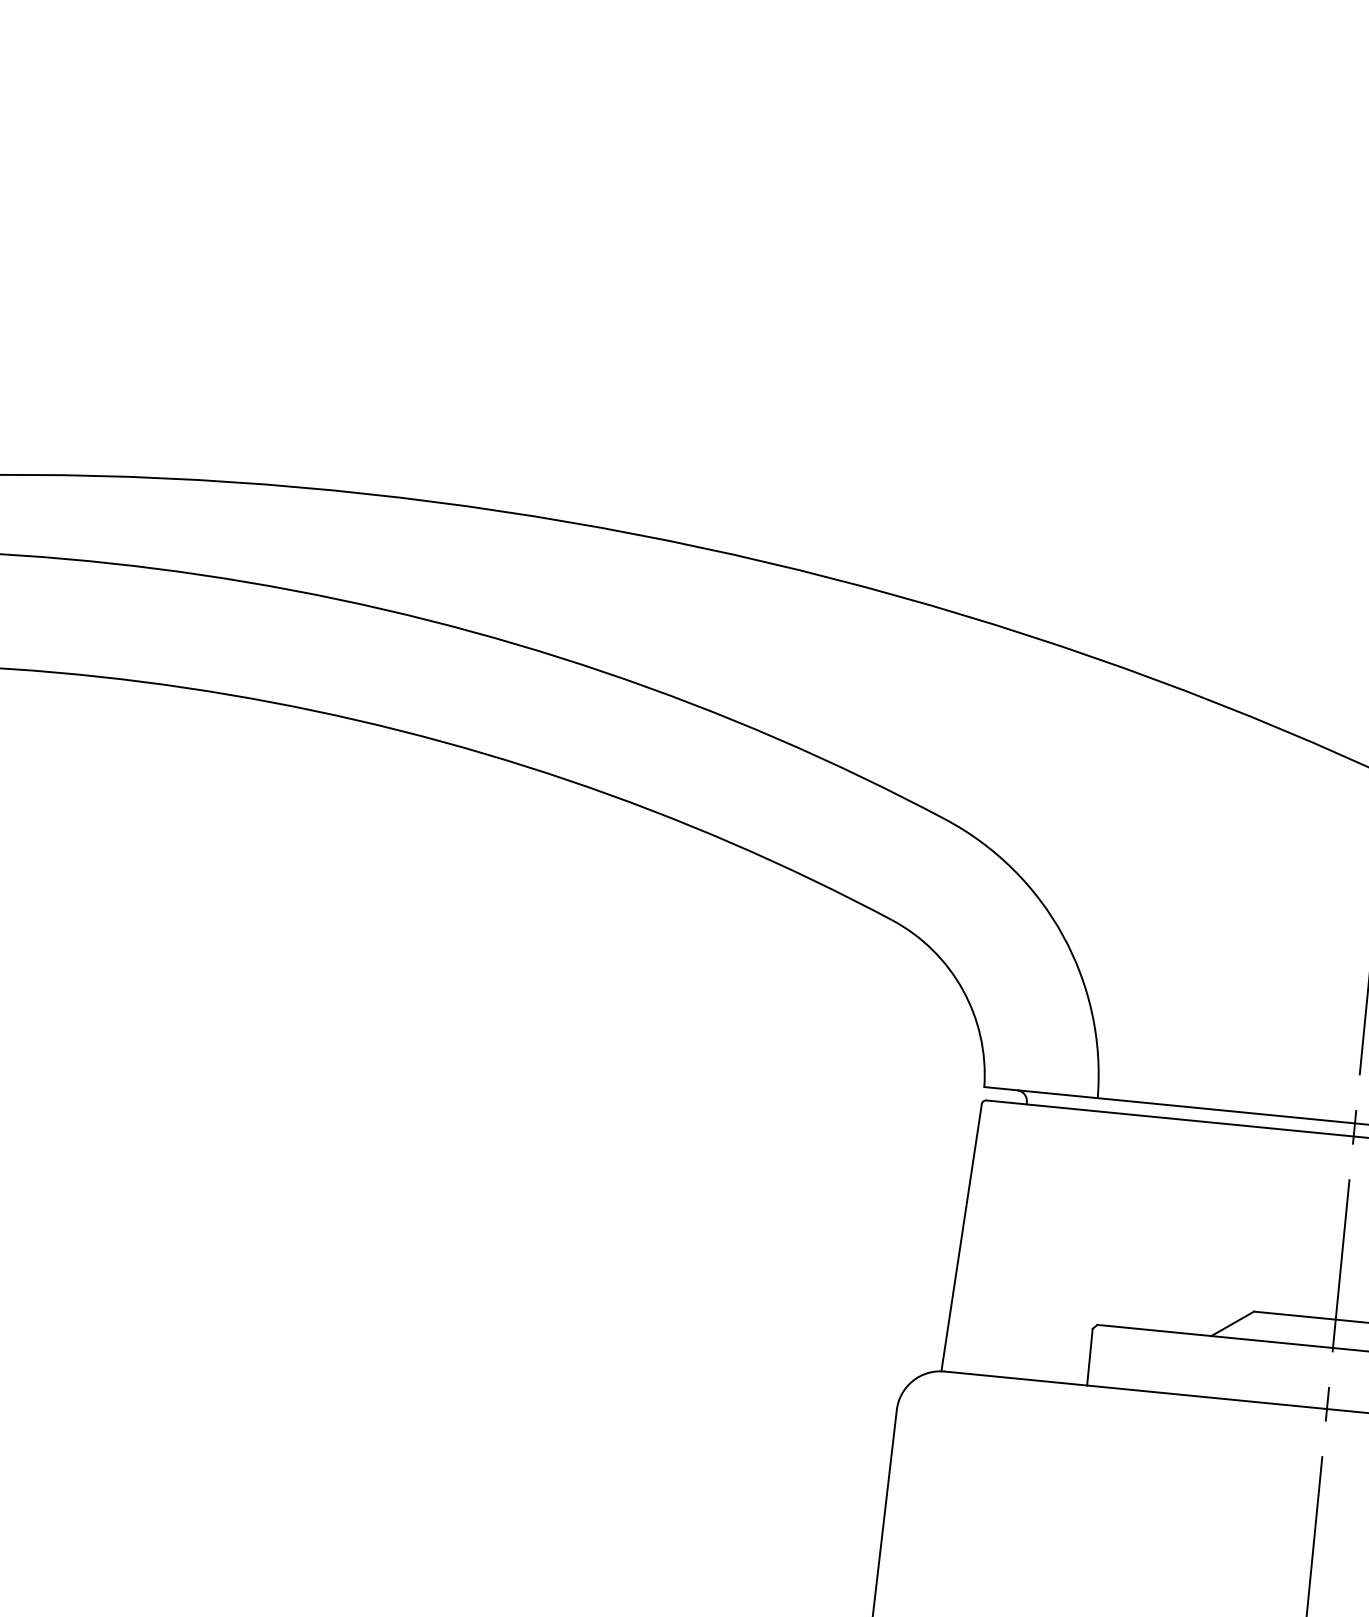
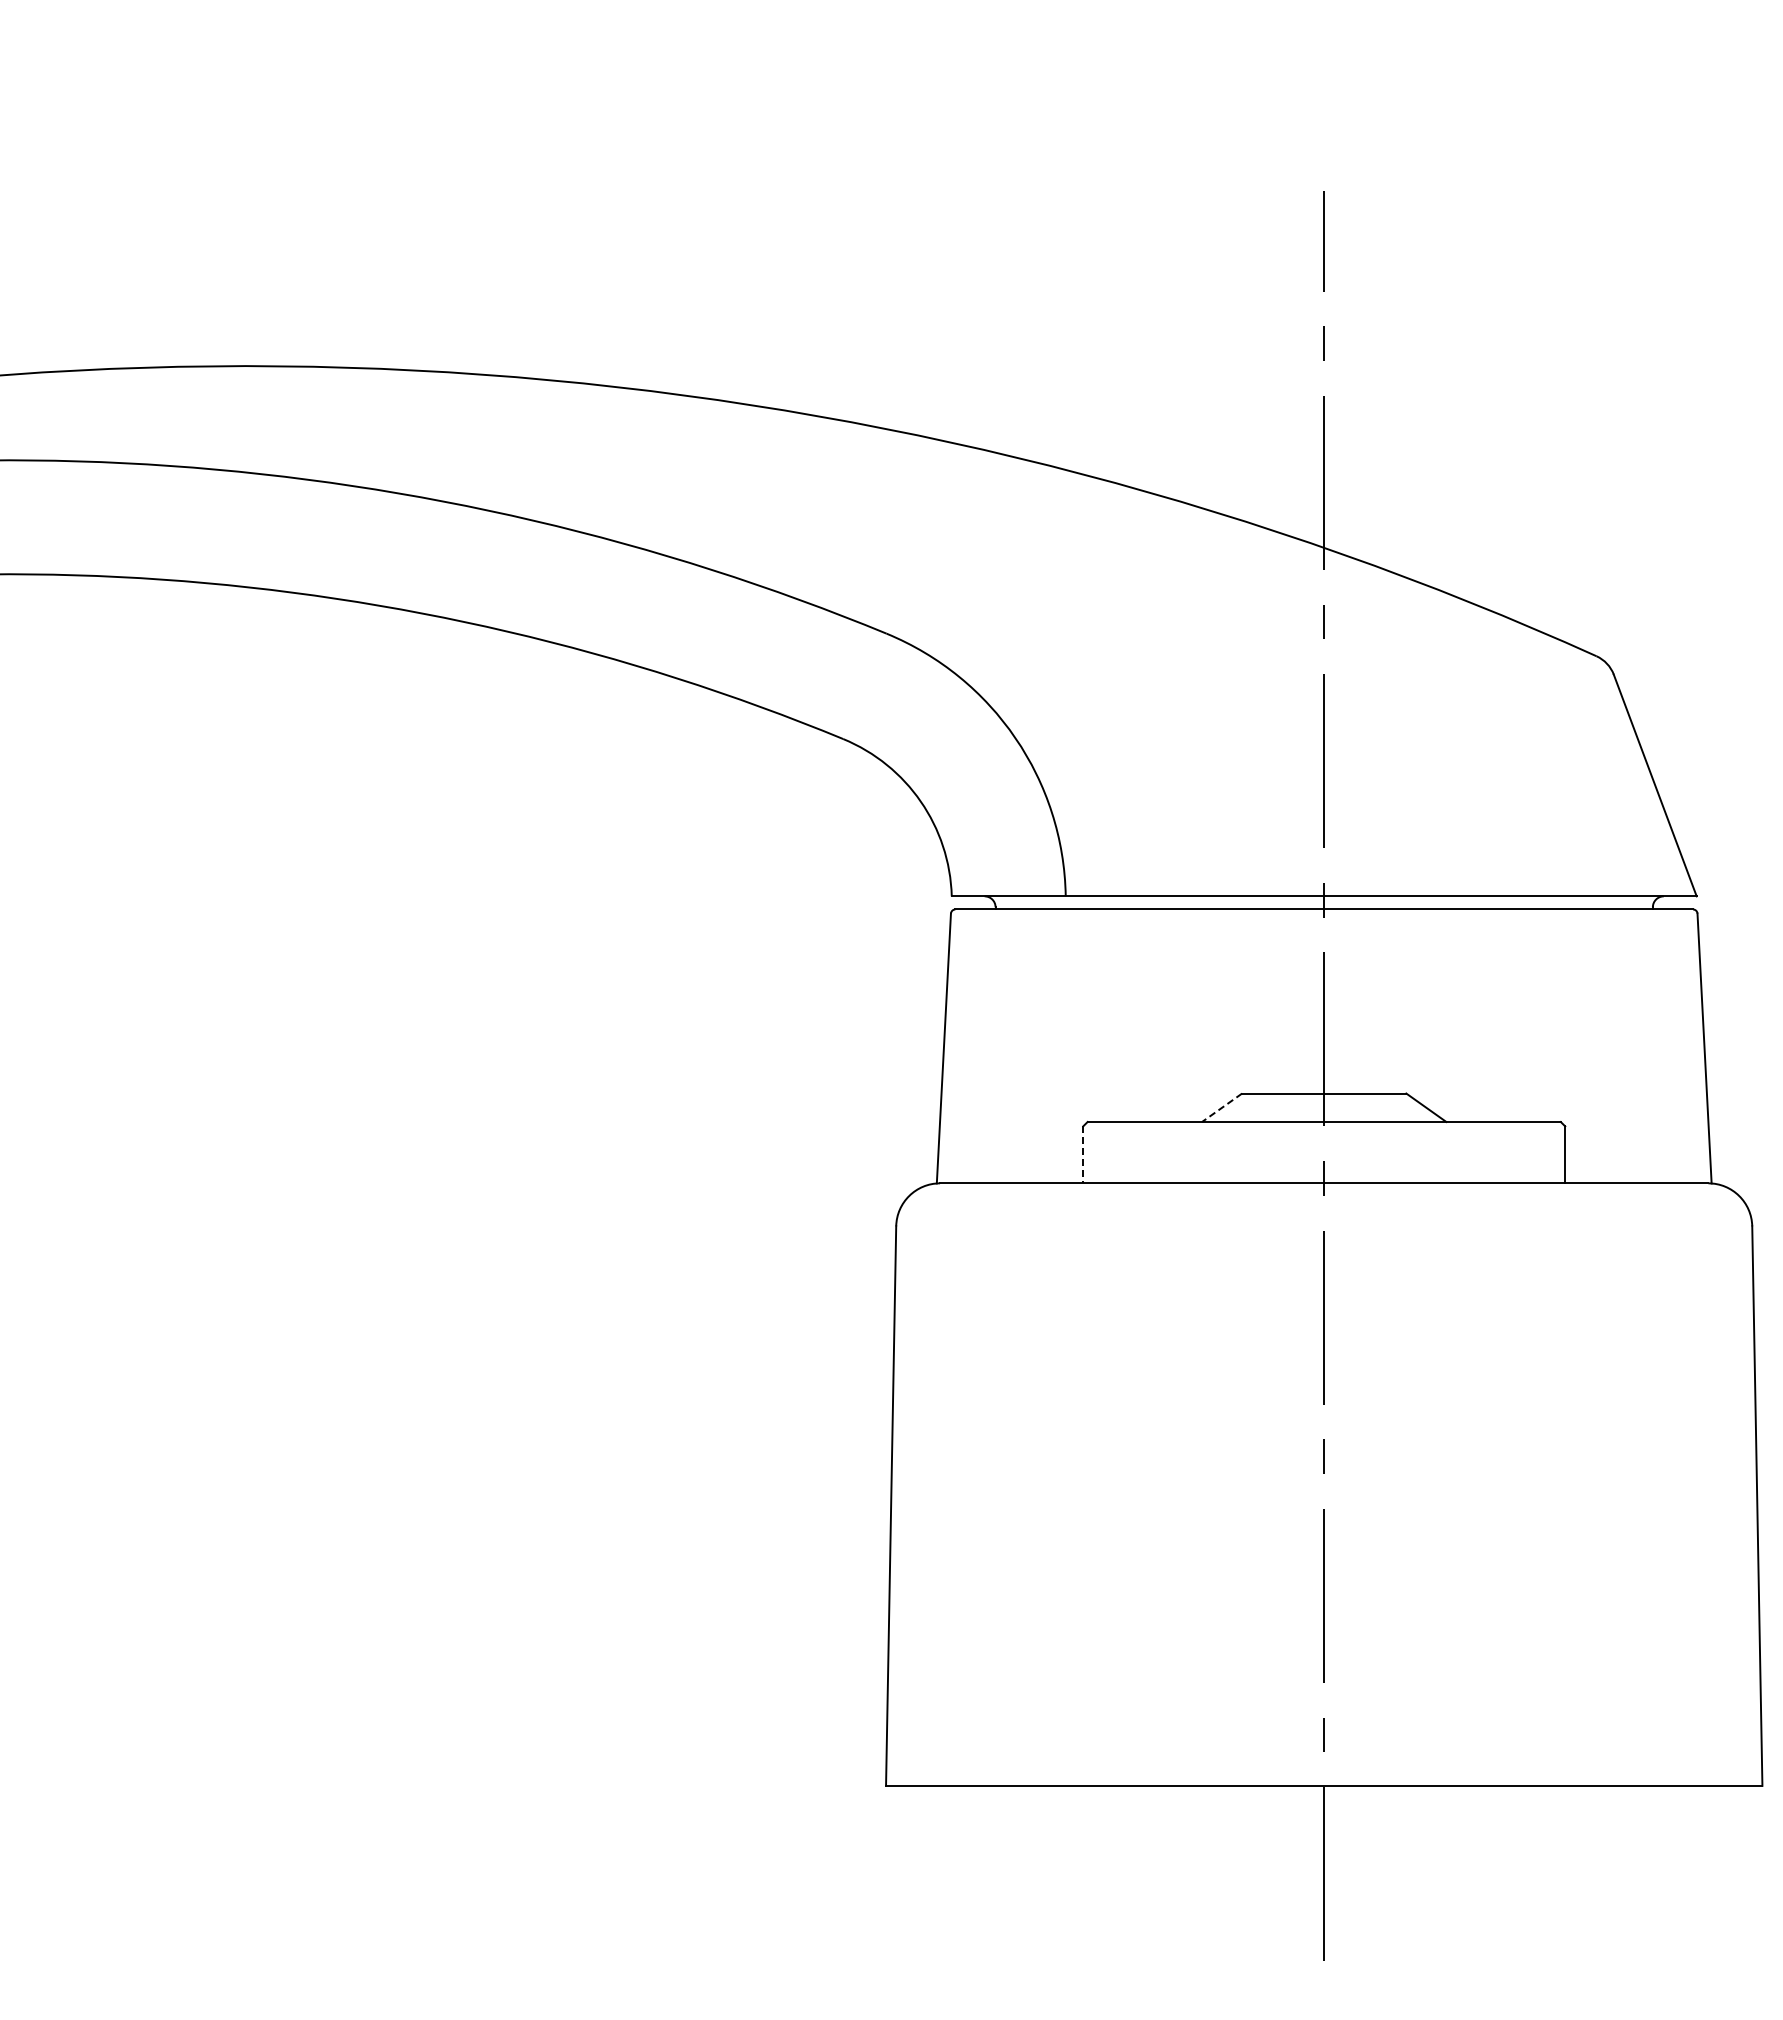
line: (1233, 1323) -> (1222, 1107), solid -> dashed
line: (1090, 1357) -> (1083, 1155), solid -> dashed

